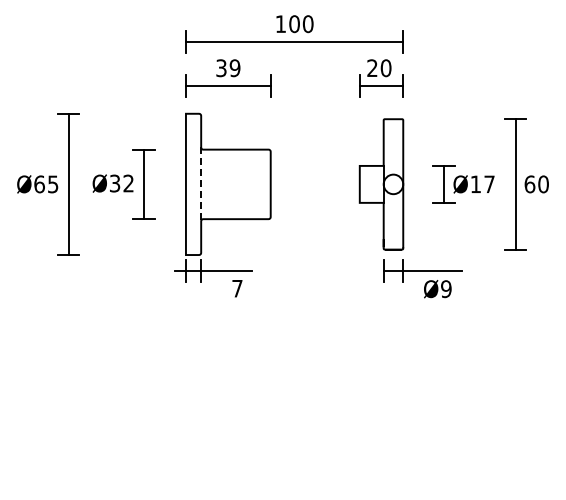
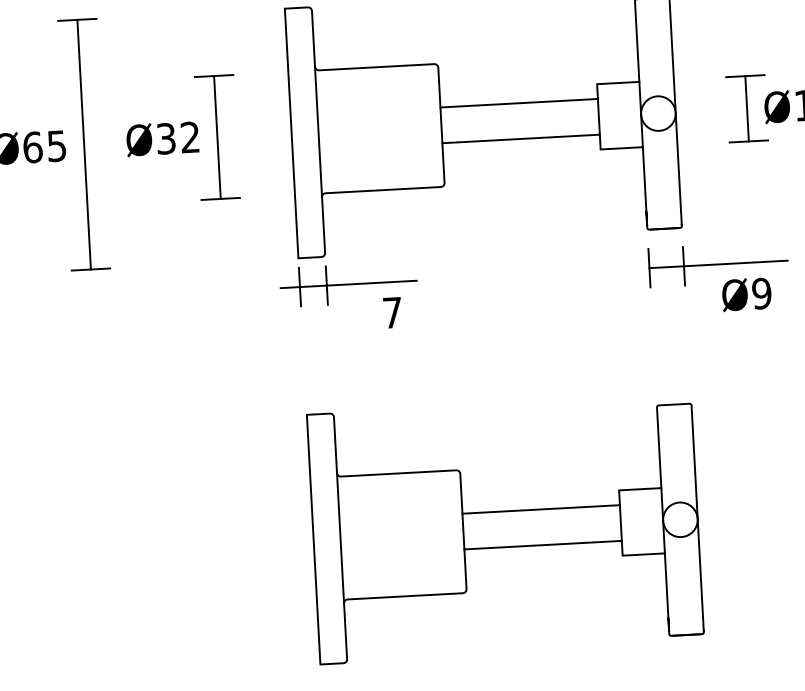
line: (314, 174) -> (517, 103), added
line: (201, 184) -> (319, 132), dashed -> solid
line: (314, 194) -> (519, 139), added
part: (294, 413) -> (505, 528), added

